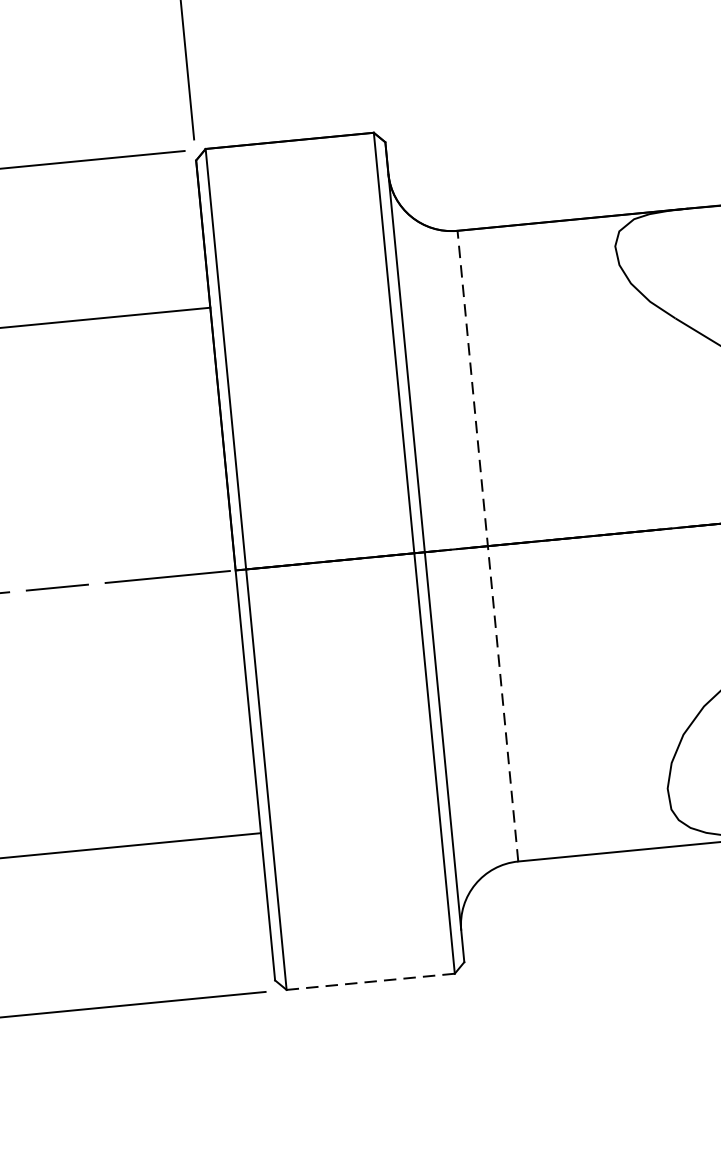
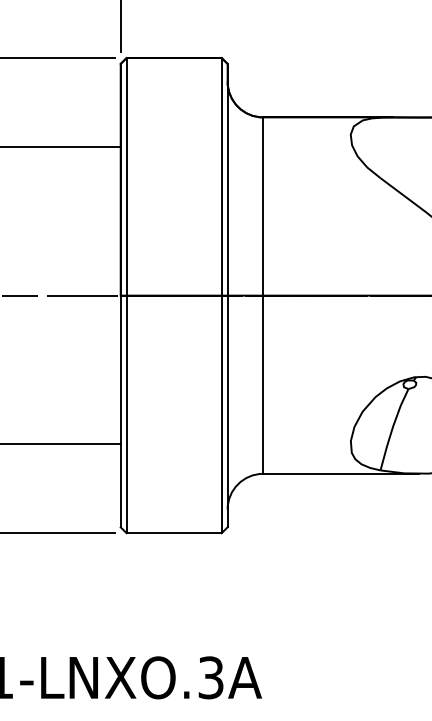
line: (488, 545) -> (263, 295), dashed -> solid
line: (371, 982) -> (174, 533), dashed -> solid

